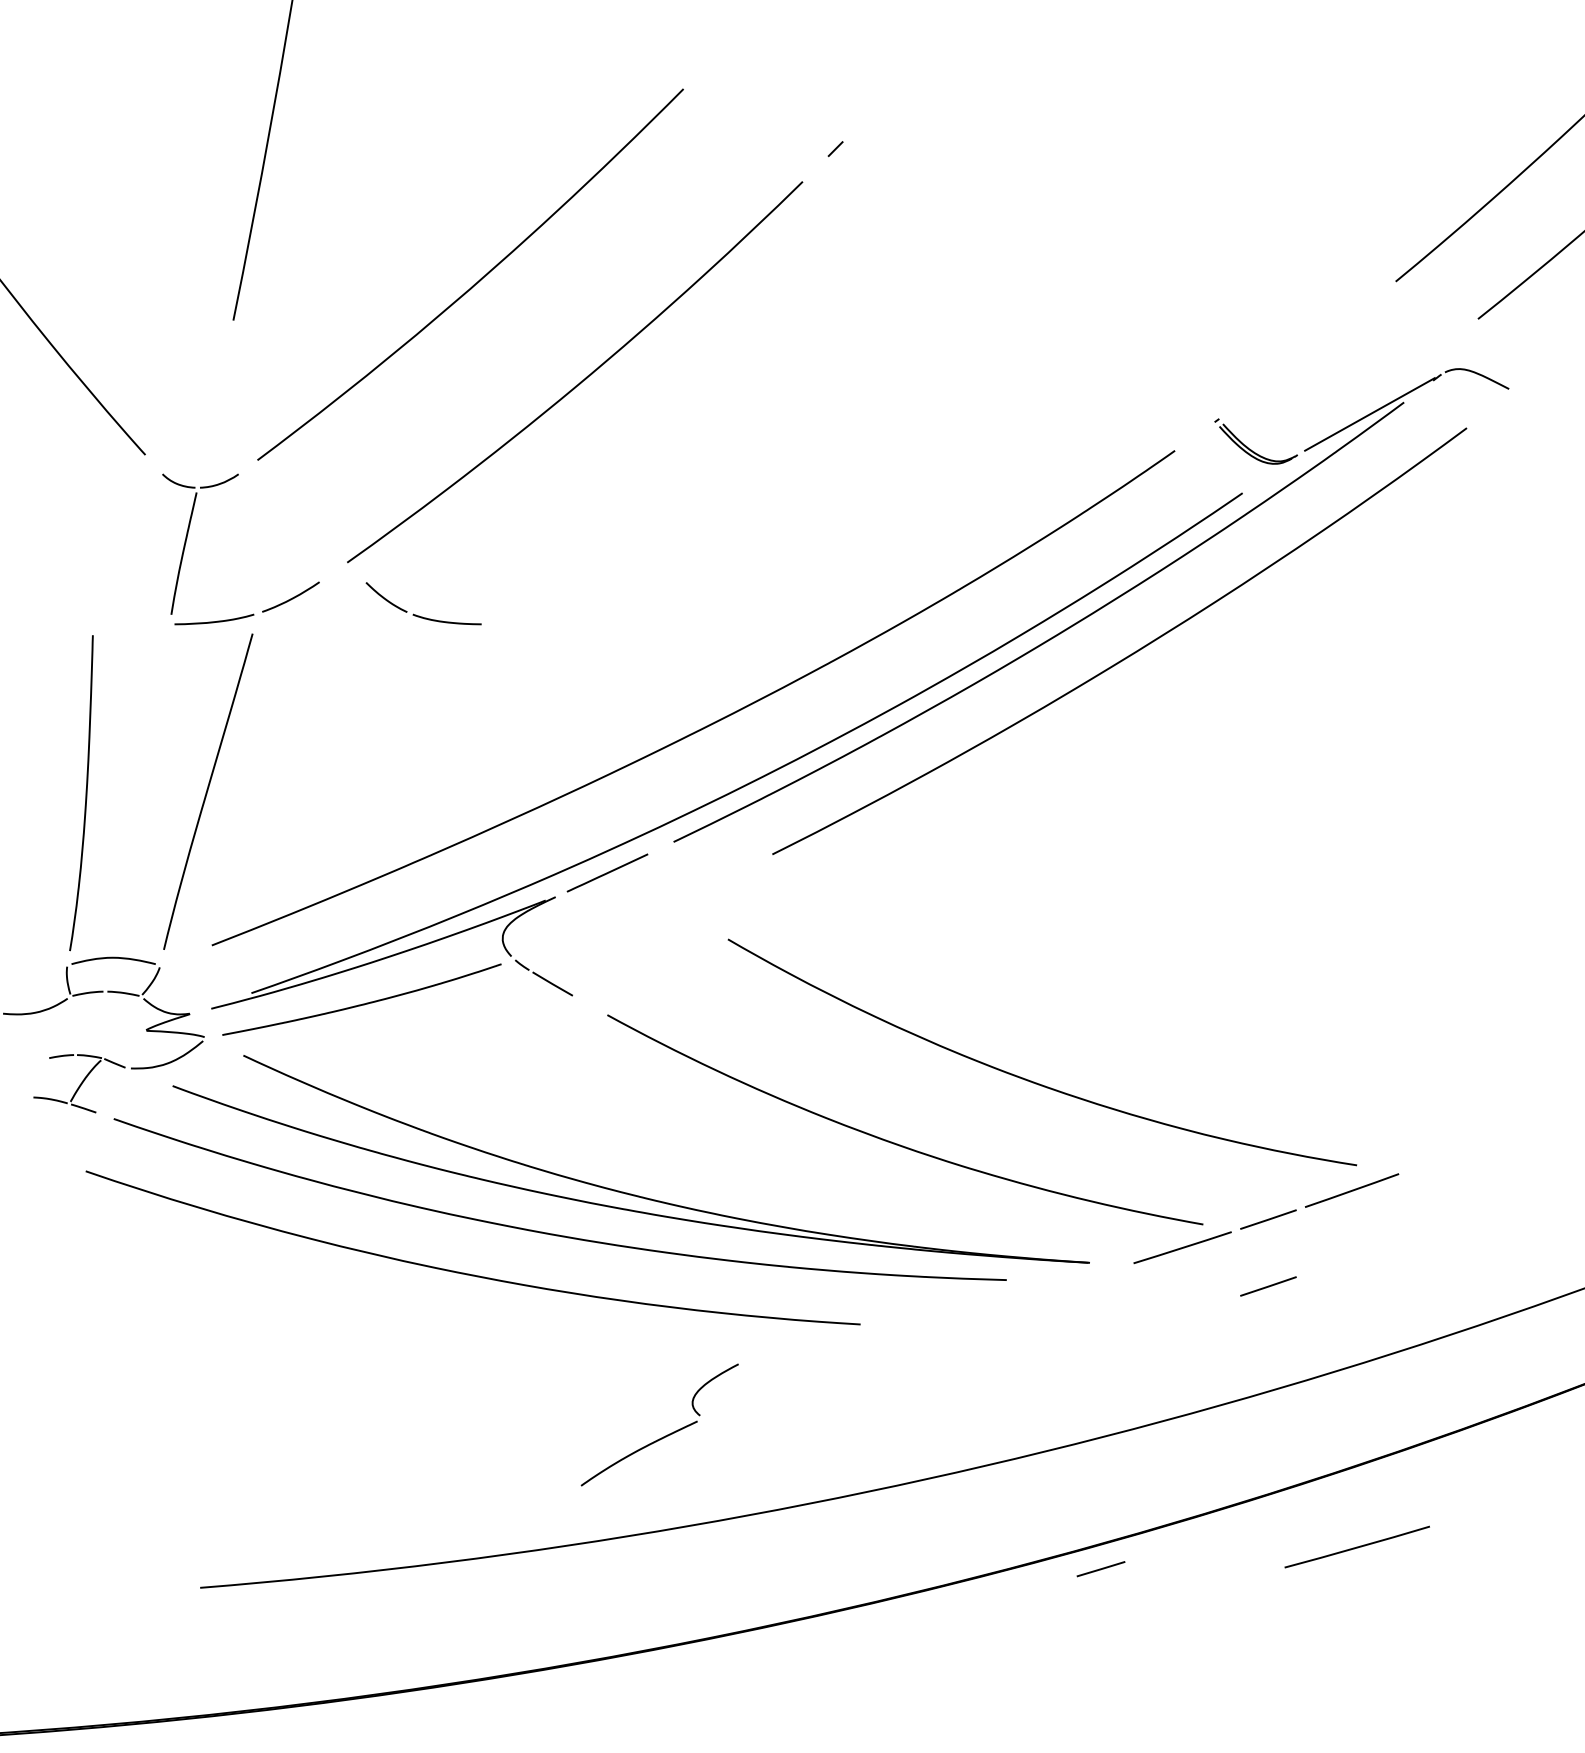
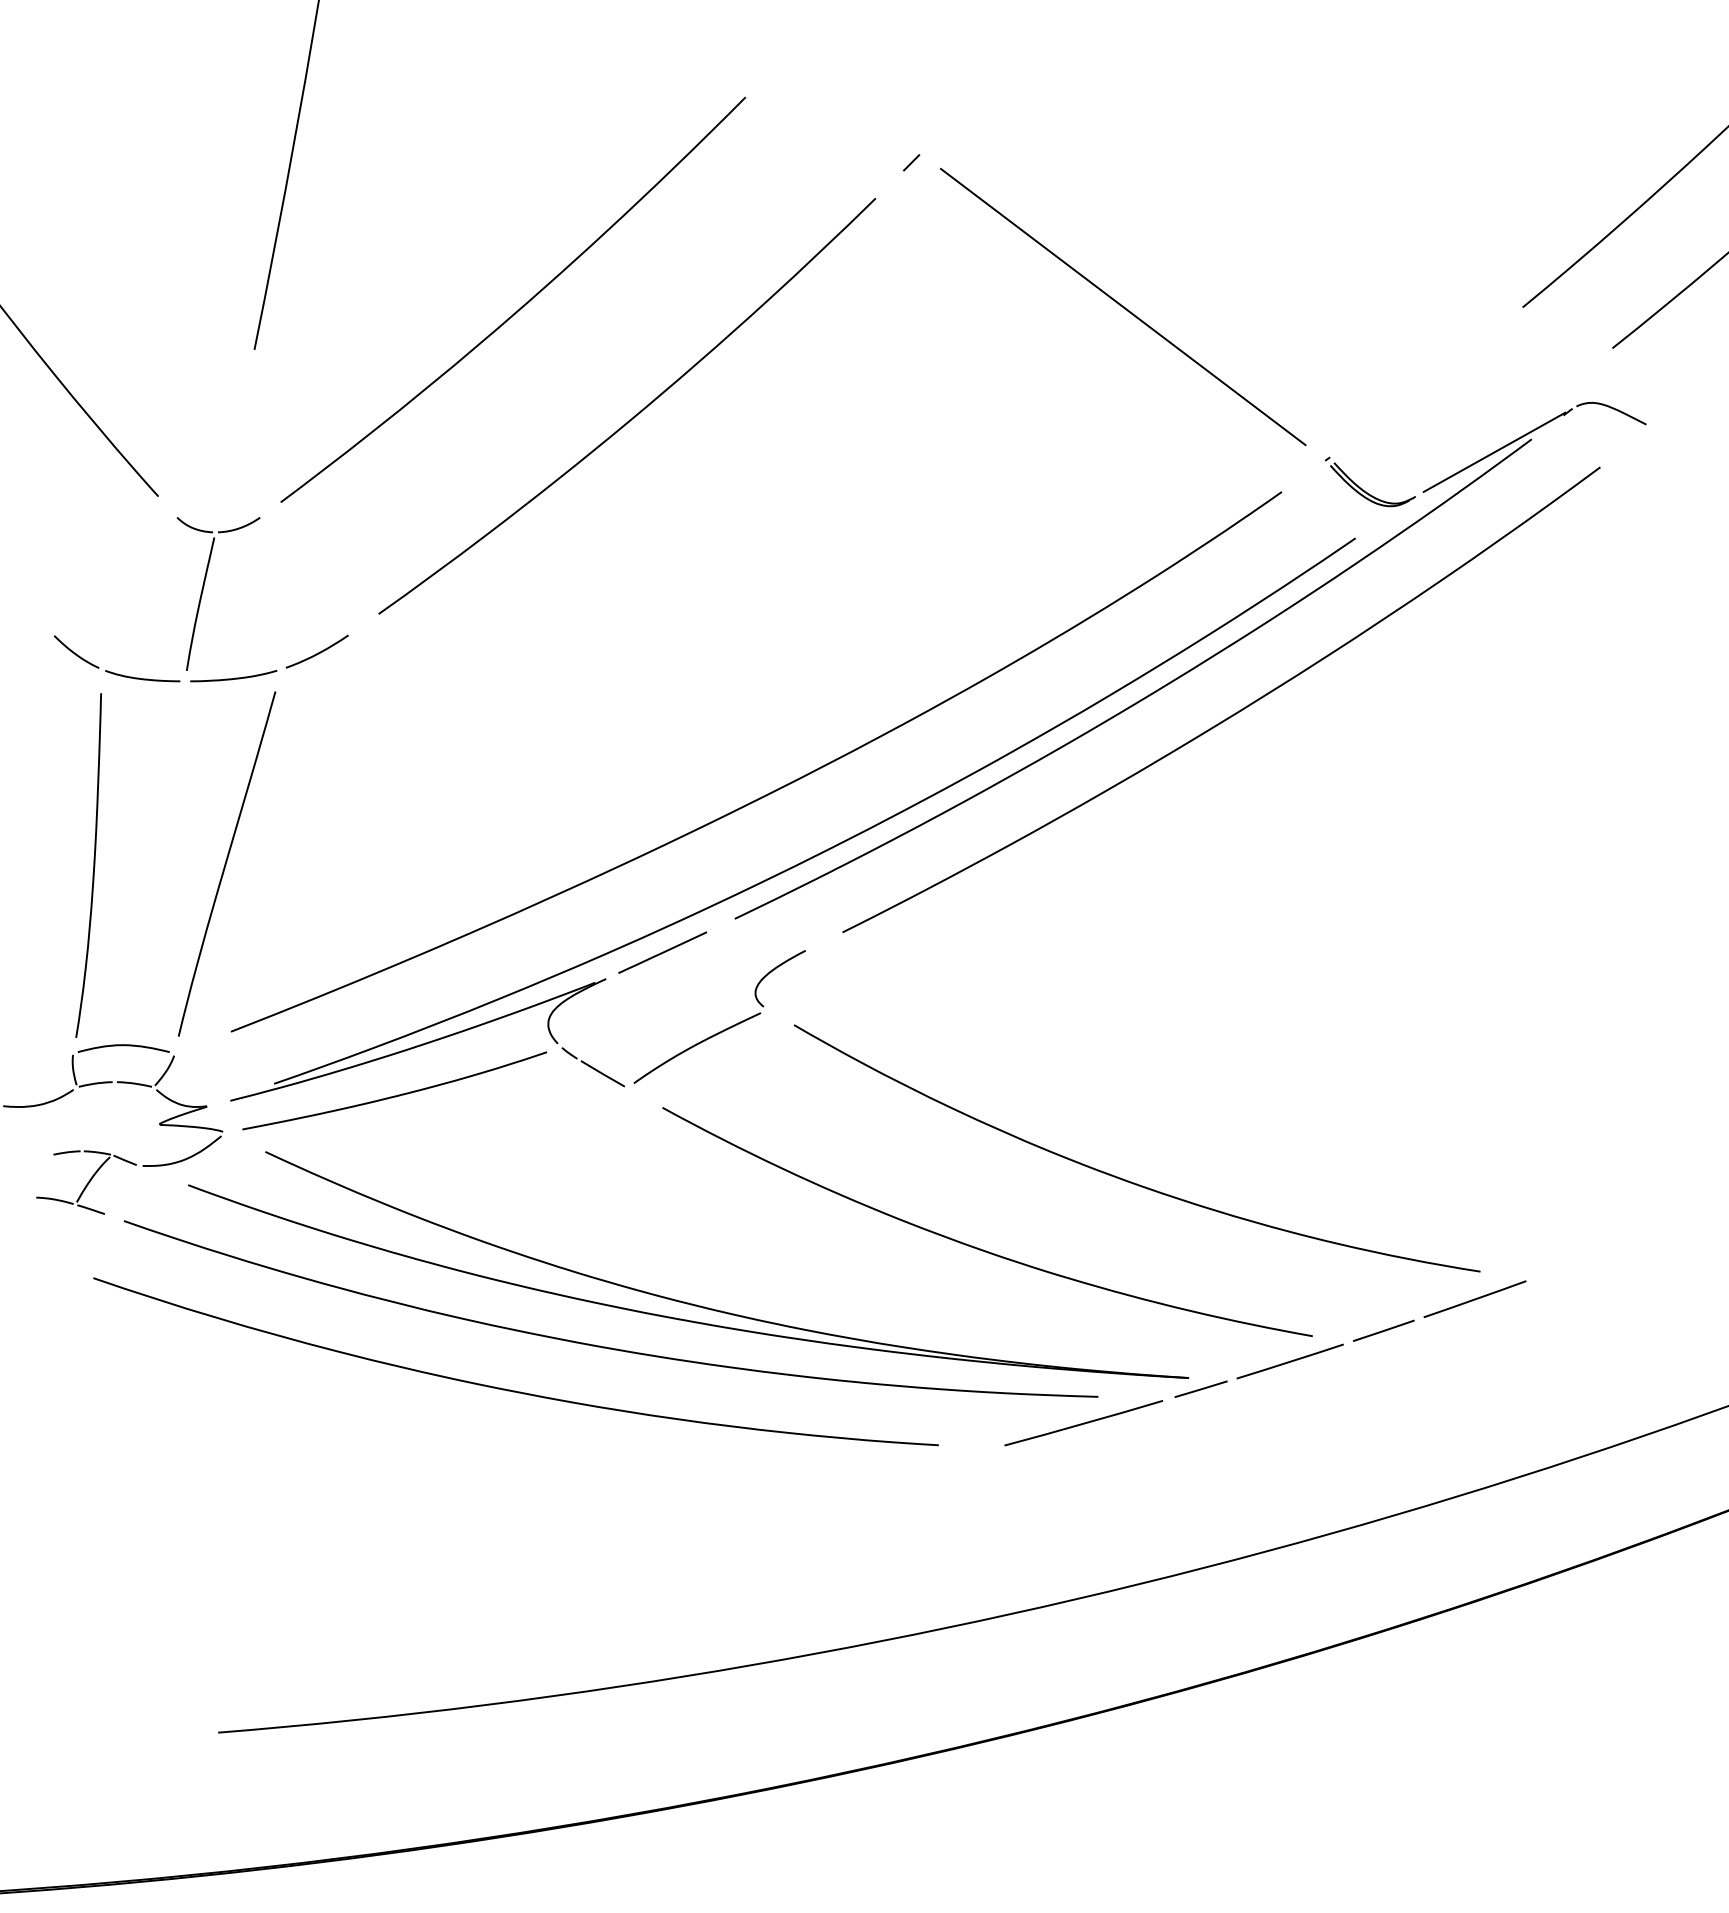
line: (1029, 280) -> (1123, 306), added
part: (418, 615) -> (111, 671), moved
line: (1268, 1286) -> (1383, 1403), removed
part: (665, 1435) -> (725, 1028), moved
line: (1357, 1547) -> (1083, 1423), moved
line: (1100, 1568) -> (1200, 1388), moved

